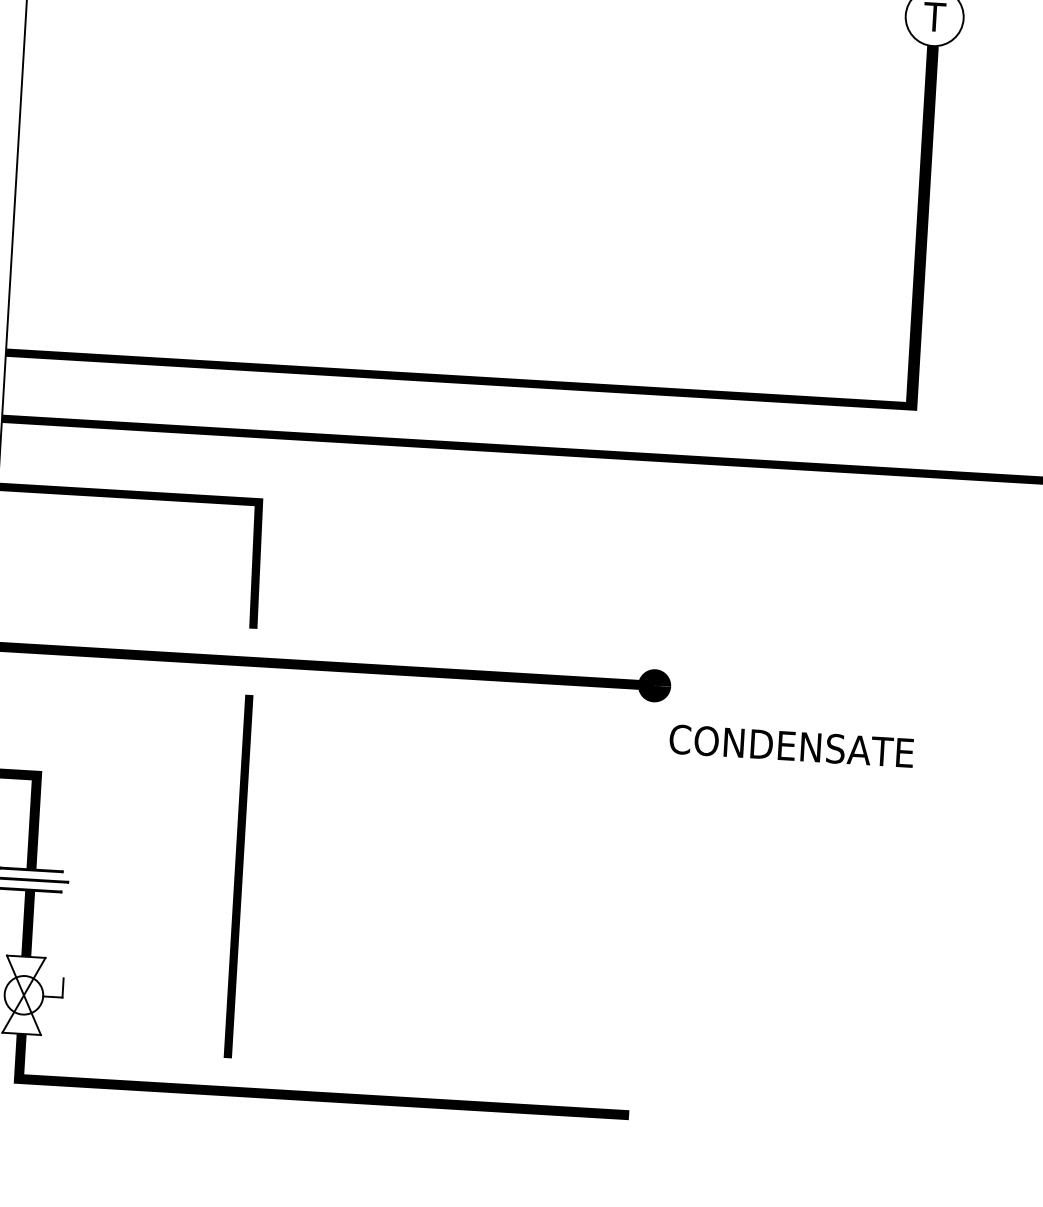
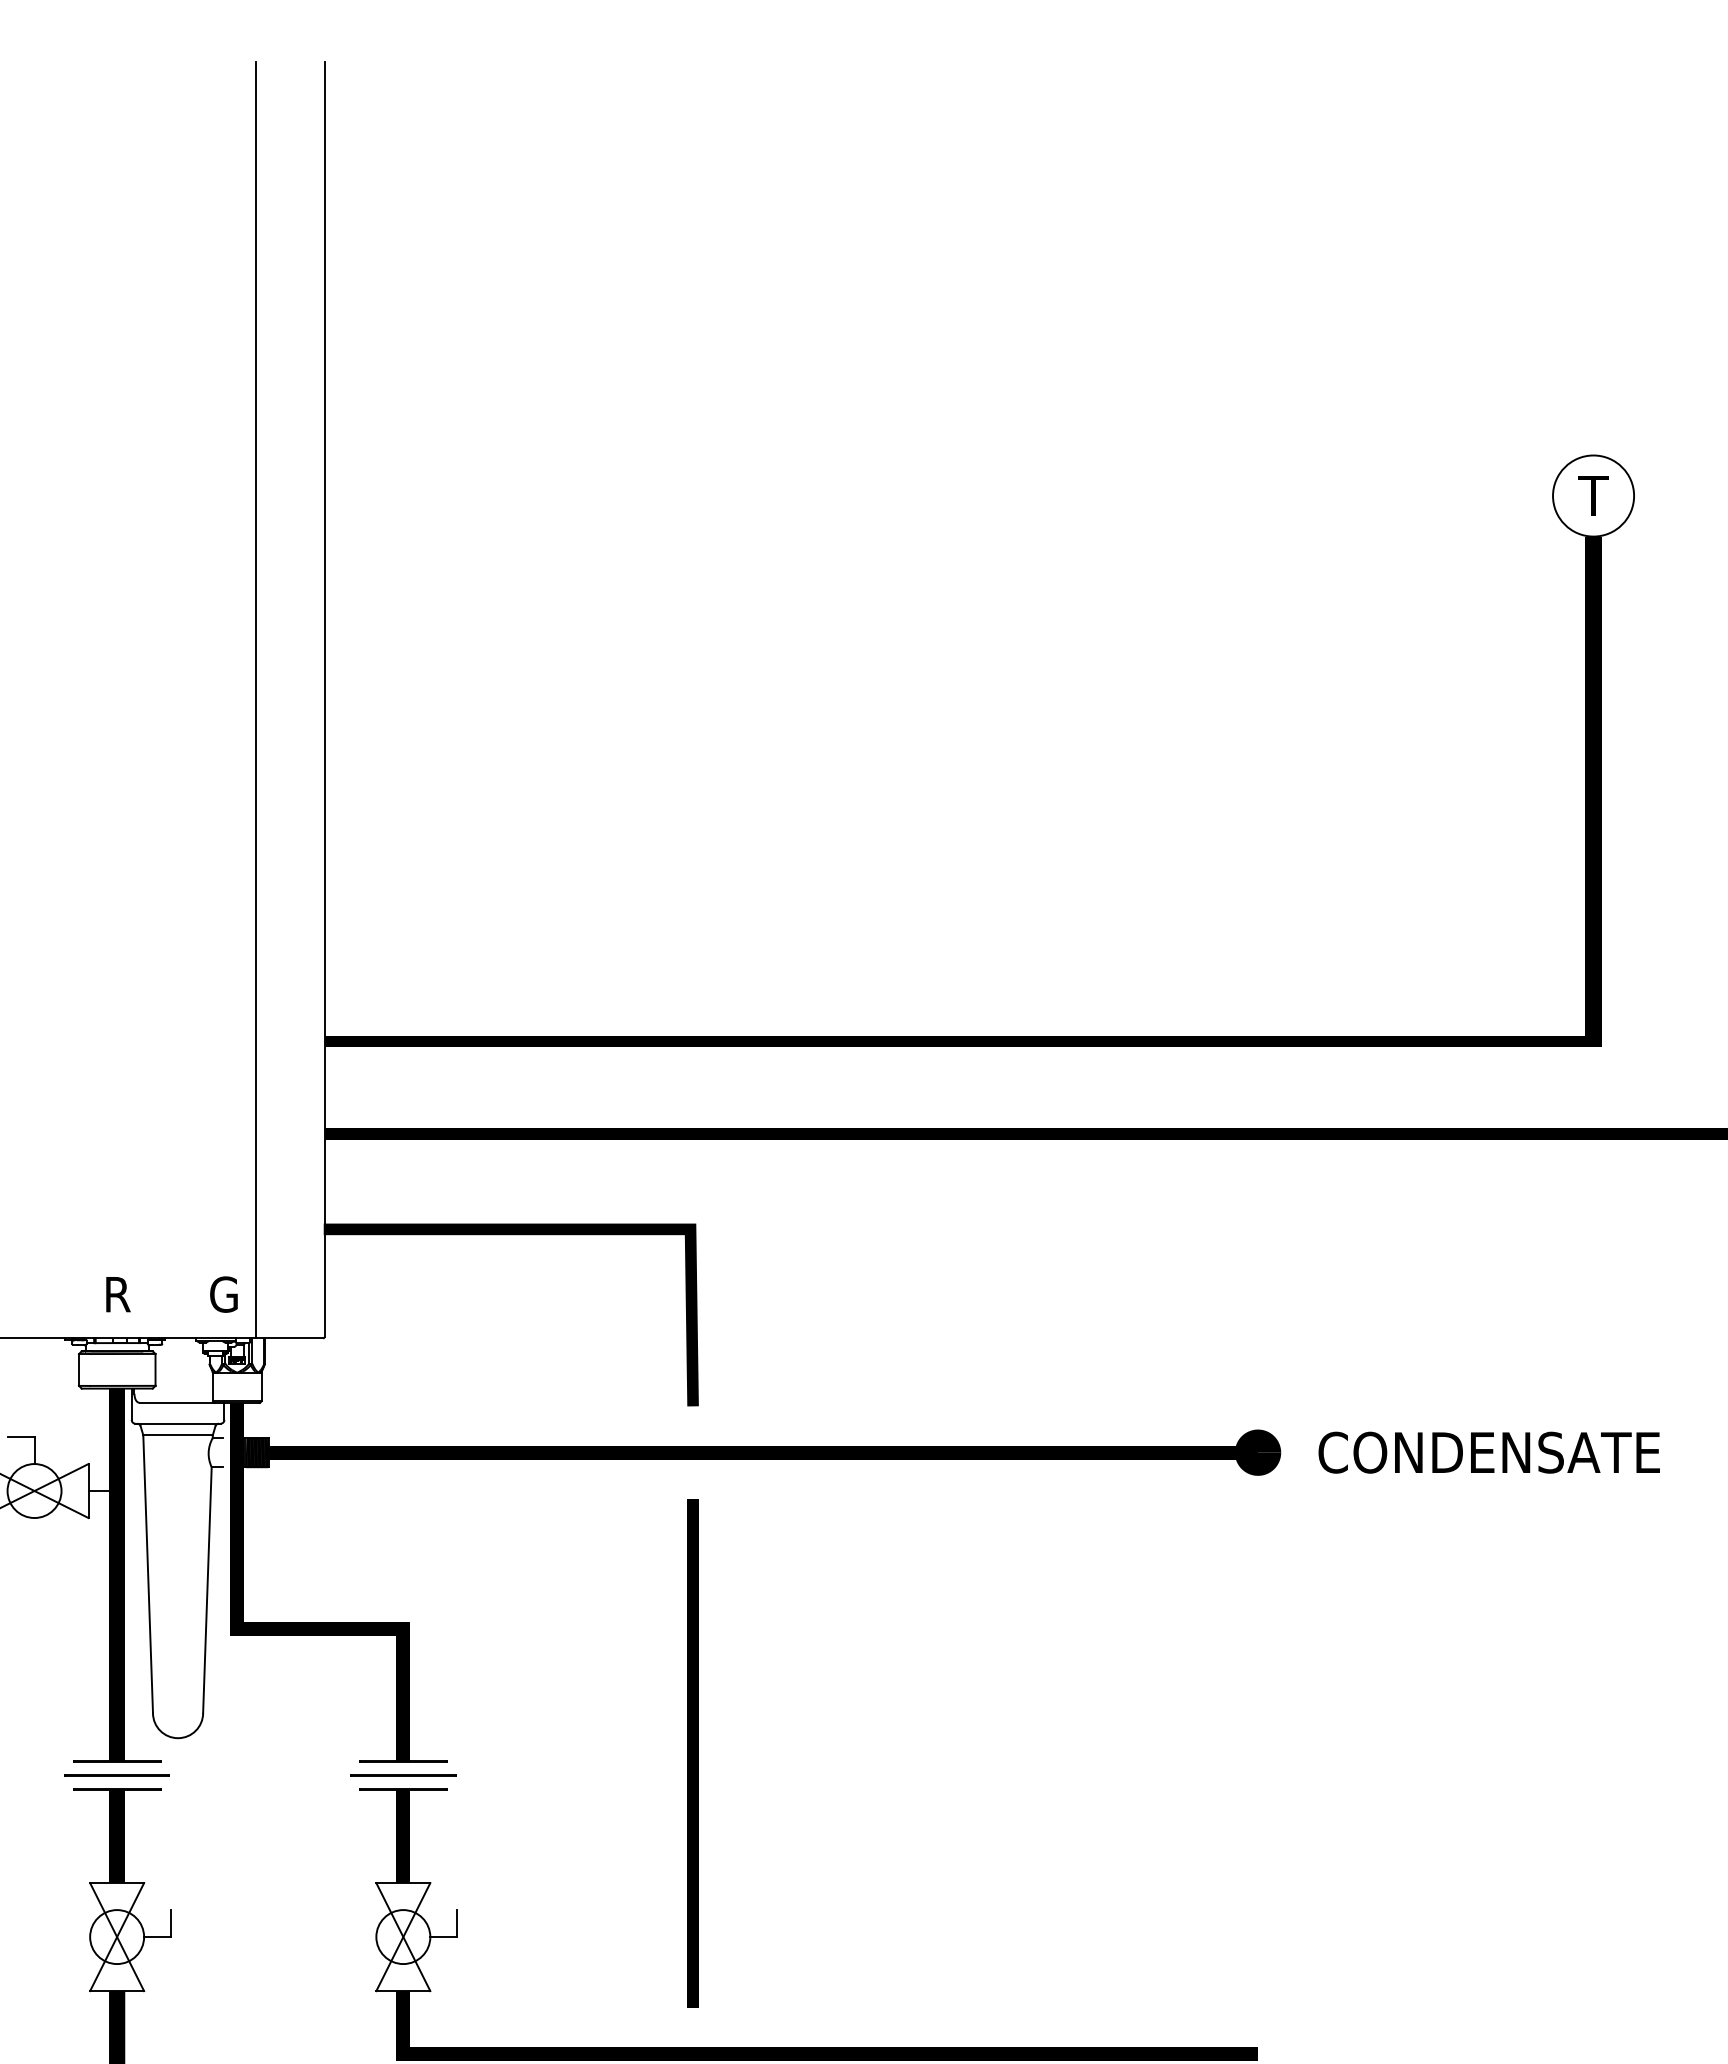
text: (791, 746) -> (1488, 1452), moved

